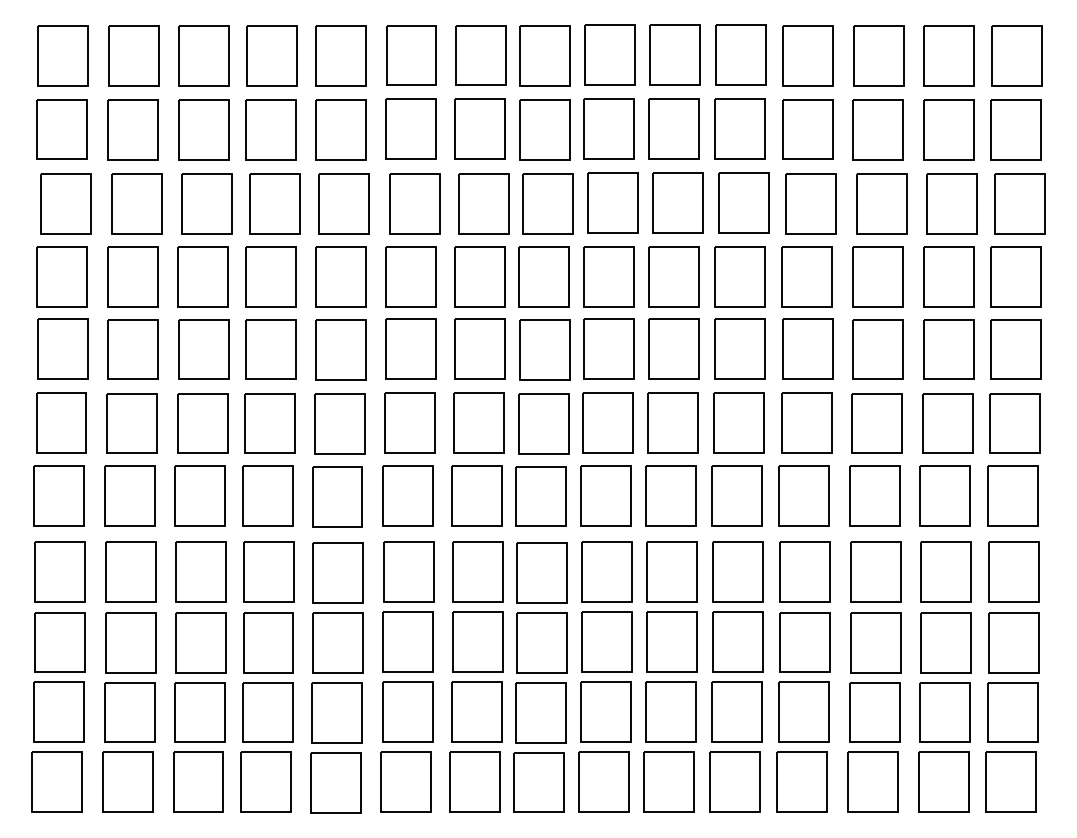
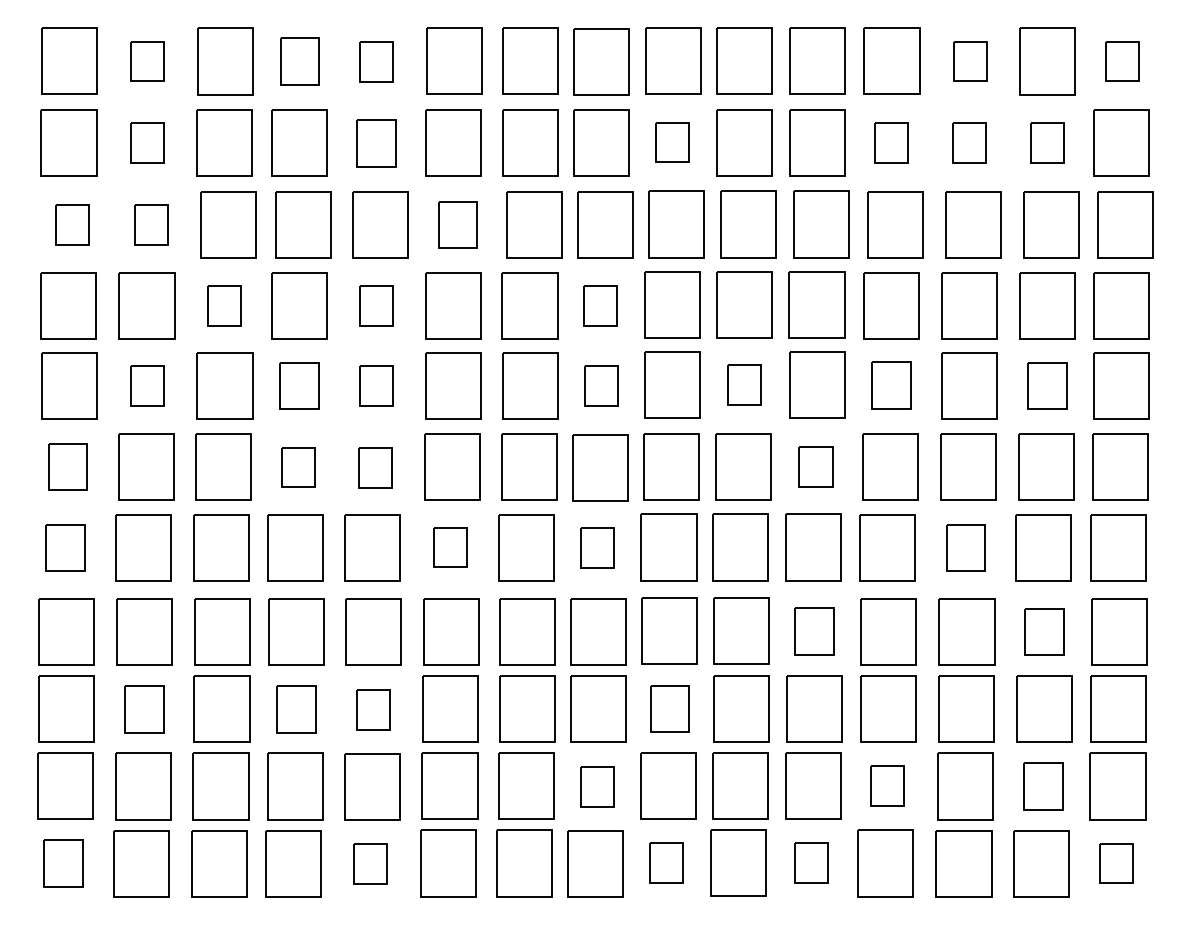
part: (133, 55) -> (147, 61), size x0.6
part: (271, 55) -> (299, 61), size x0.7
part: (340, 55) -> (375, 61), size x0.6
part: (878, 55) -> (969, 61), size x0.6
part: (1016, 55) -> (1122, 61), size x0.6
part: (608, 128) -> (671, 141), size x0.6
part: (132, 129) -> (146, 142), size x0.6
part: (340, 129) -> (375, 142), size x0.7
part: (807, 129) -> (891, 142), size x0.6
part: (877, 129) -> (968, 142), size x0.6
part: (948, 129) -> (1047, 142), size x0.6
part: (65, 203) -> (72, 224), size x0.6
part: (136, 203) -> (150, 224), size x0.6
part: (414, 203) -> (457, 224), size x0.7
part: (202, 276) -> (223, 305), size x0.6
part: (340, 276) -> (375, 305), size x0.6
part: (543, 276) -> (600, 305), size x0.6
part: (673, 348) -> (743, 384), size x0.6
part: (807, 348) -> (891, 384), size x0.7
part: (132, 349) -> (146, 385), size x0.6
part: (270, 349) -> (298, 385), size x0.7
part: (340, 349) -> (375, 385), size x0.6
part: (544, 349) -> (601, 385), size x0.6
part: (948, 349) -> (1047, 385), size x0.7
part: (61, 422) -> (67, 466), size x0.7
part: (738, 422) -> (815, 466), size x0.6
part: (269, 423) -> (297, 467), size x0.6
part: (339, 423) -> (374, 467), size x0.6
part: (58, 495) -> (64, 546), size x0.7
part: (407, 495) -> (449, 546), size x0.6
part: (874, 495) -> (965, 546), size x0.7
part: (540, 496) -> (596, 548), size x0.6
part: (737, 571) -> (814, 630), size x0.7
part: (945, 571) -> (1043, 630), size x0.7
part: (606, 641) -> (669, 708), size x0.7
part: (130, 642) -> (144, 709), size x0.7
part: (268, 642) -> (296, 709), size x0.7
part: (337, 642) -> (372, 709), size x0.6
part: (803, 711) -> (887, 785), size x0.6
part: (540, 712) -> (596, 786), size x0.6
part: (944, 712) -> (1042, 786), size x0.7
part: (56, 781) -> (62, 862), size x0.7
part: (603, 781) -> (666, 862), size x0.6
part: (734, 781) -> (810, 862), size x0.6
part: (1010, 781) -> (1115, 862), size x0.6
part: (335, 782) -> (370, 863), size x0.6

